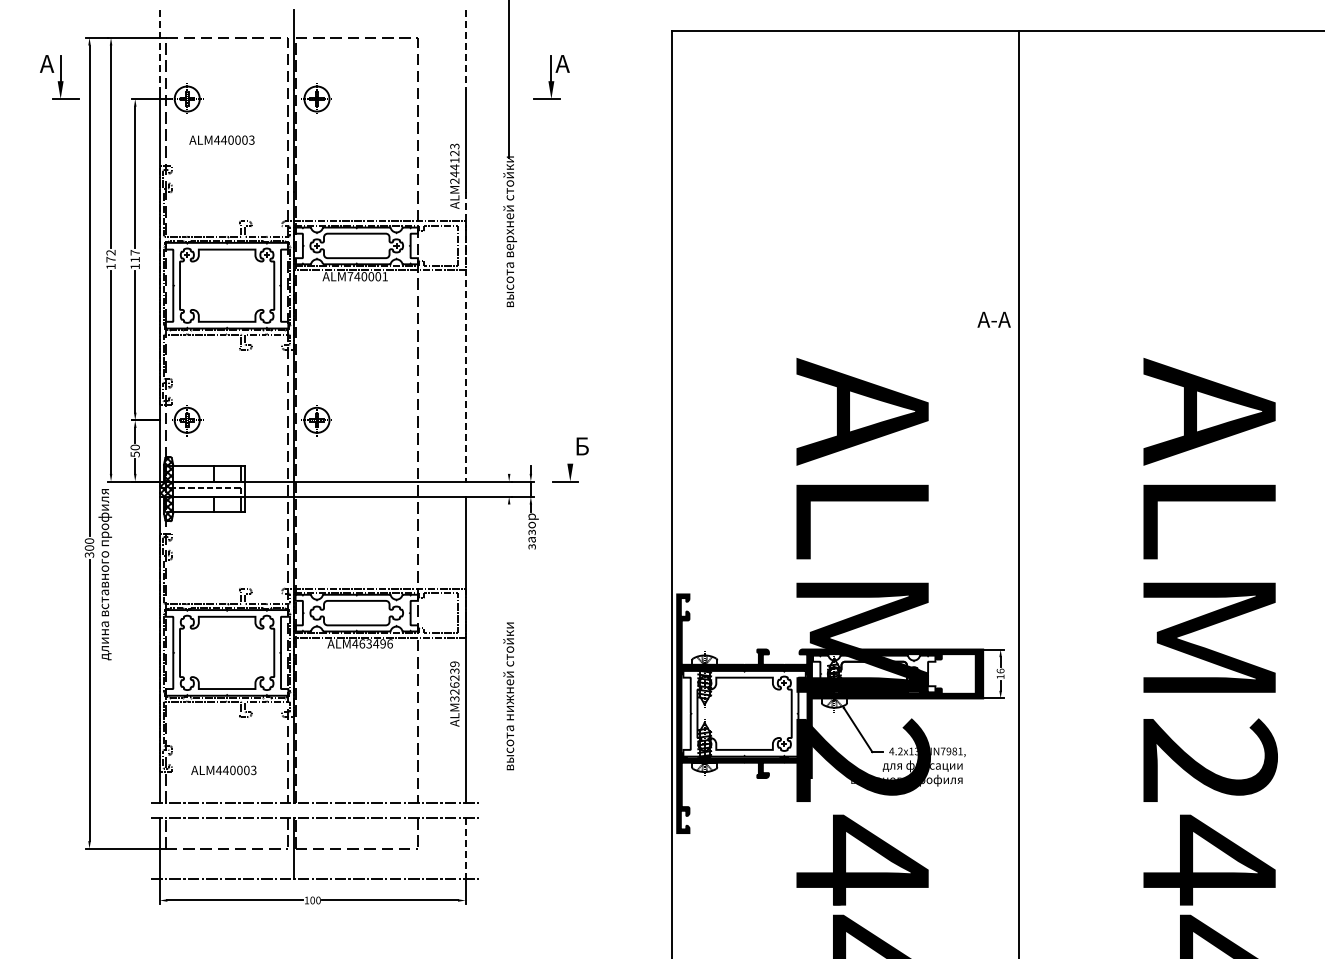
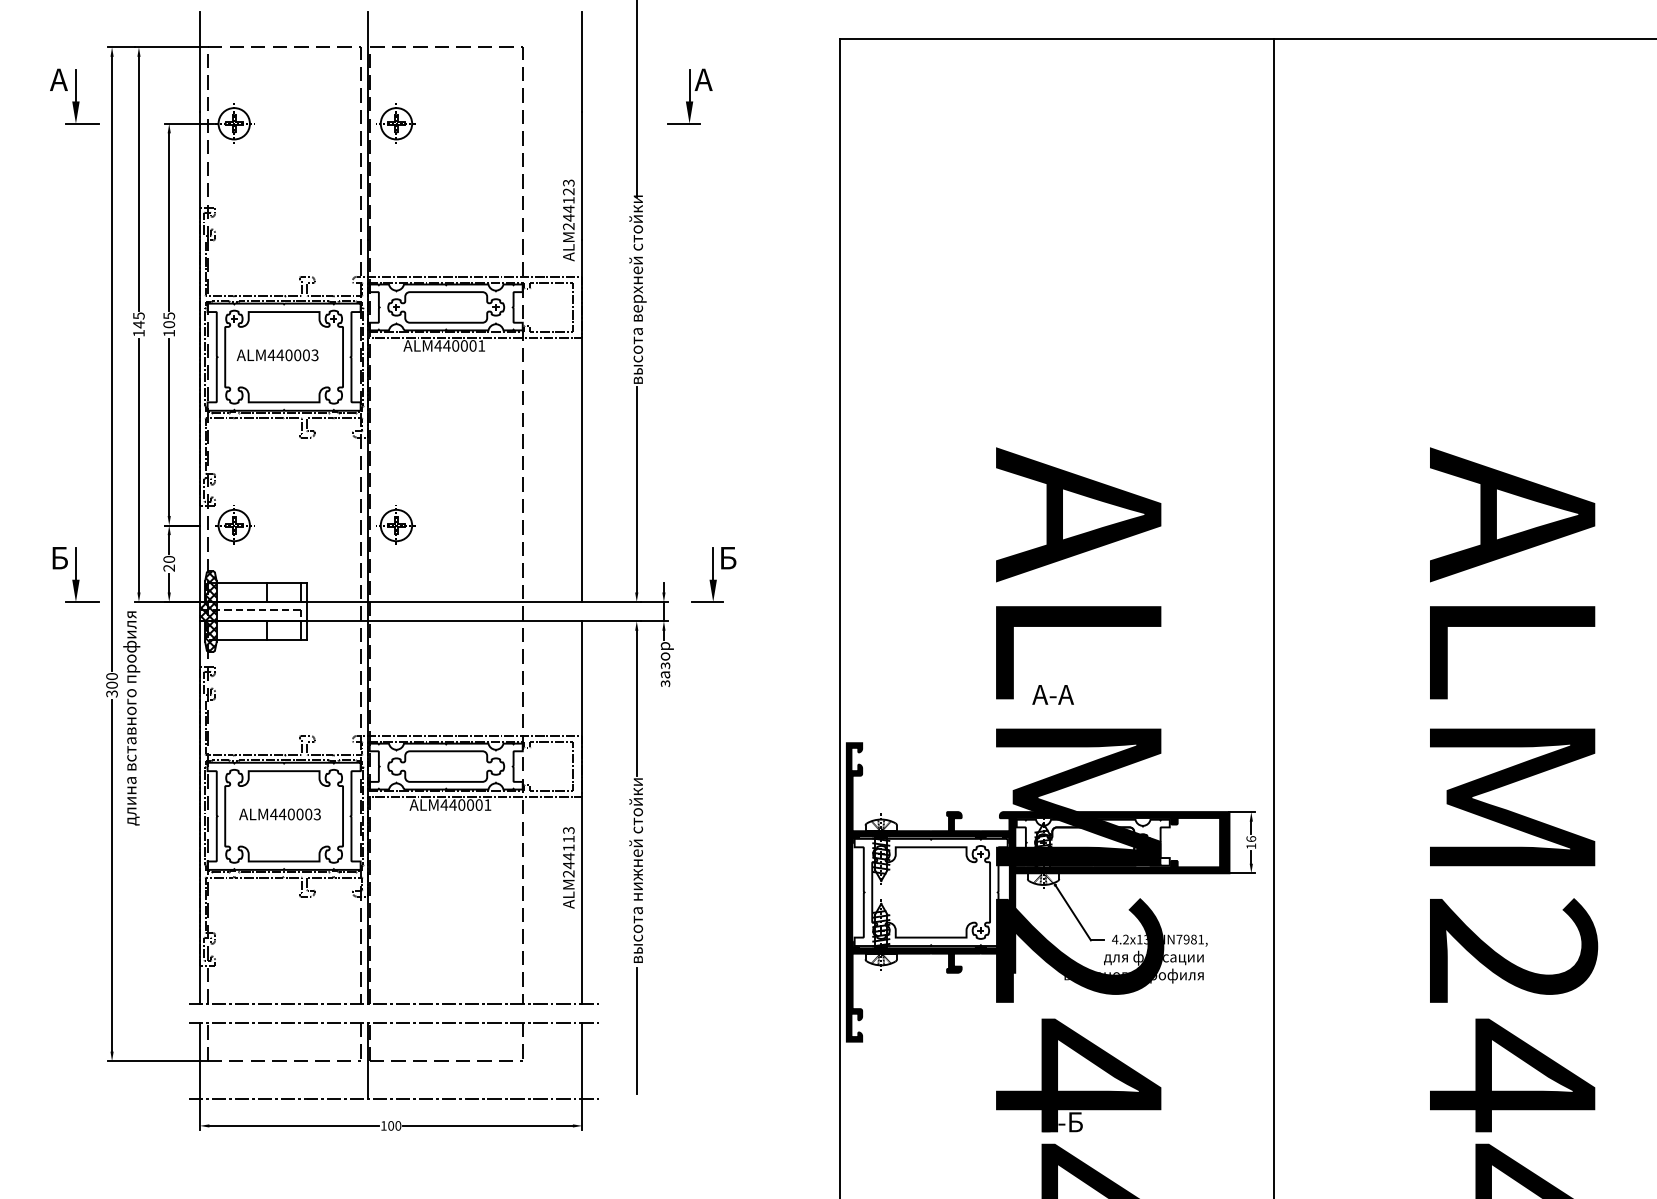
line: (159, 49) -> (199, 61), dashed -> solid
line: (465, 49) -> (582, 61), dashed -> solid
text: (221, 139) -> (277, 354), moved
text: (110, 256) -> (138, 320), 172 -> 145
text: (134, 256) -> (168, 320), 117 -> 105
text: (350, 276) -> (438, 345), ALM740001 -> ALM440001
text: (993, 319) -> (1052, 694), moved
line: (465, 336) -> (582, 420), dashed -> solid
line: (509, 391) -> (637, 489), added
line: (570, 450) -> (713, 563), added
text: (134, 454) -> (168, 568), 50 -> 20
part: (60, 459) -> (75, 574), added
line: (509, 562) -> (637, 703), added
text: (375, 643) -> (469, 804), ALM463496 -> ALM440001
text: (454, 681) -> (568, 852), ALM326239 -> ALM244113
text: (223, 770) -> (279, 814), moved
line: (509, 823) -> (637, 1029), added
line: (465, 848) -> (582, 1060), dashed -> solid
text: (855, 897) -> (1069, 1122), Б -> Б-Б

